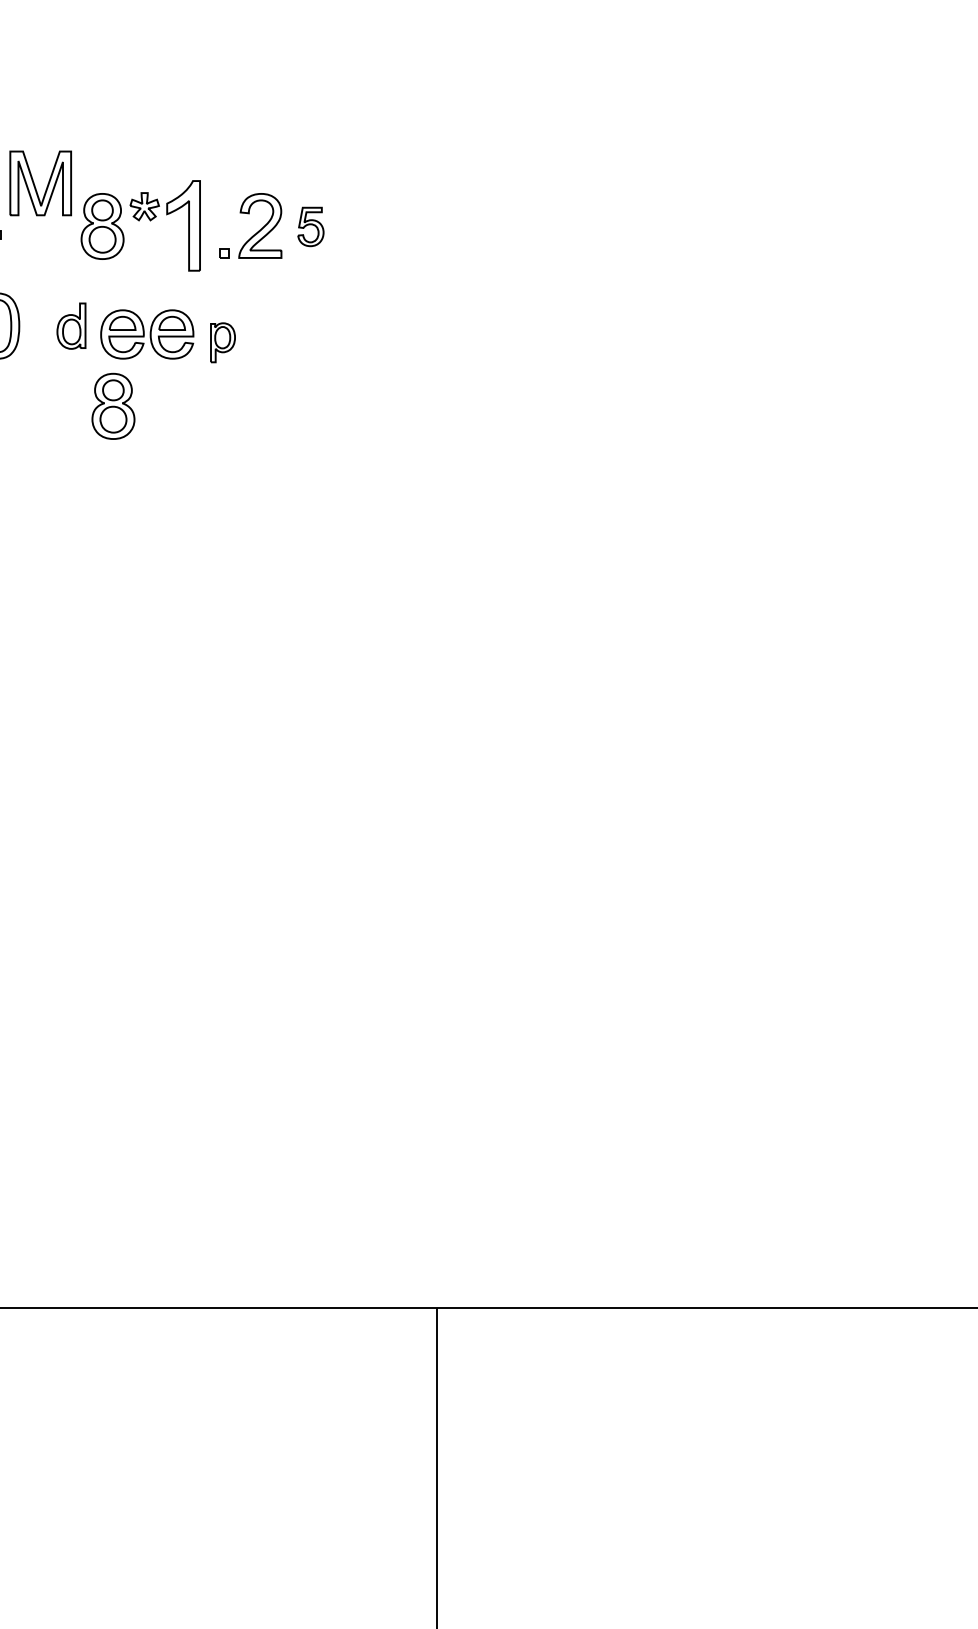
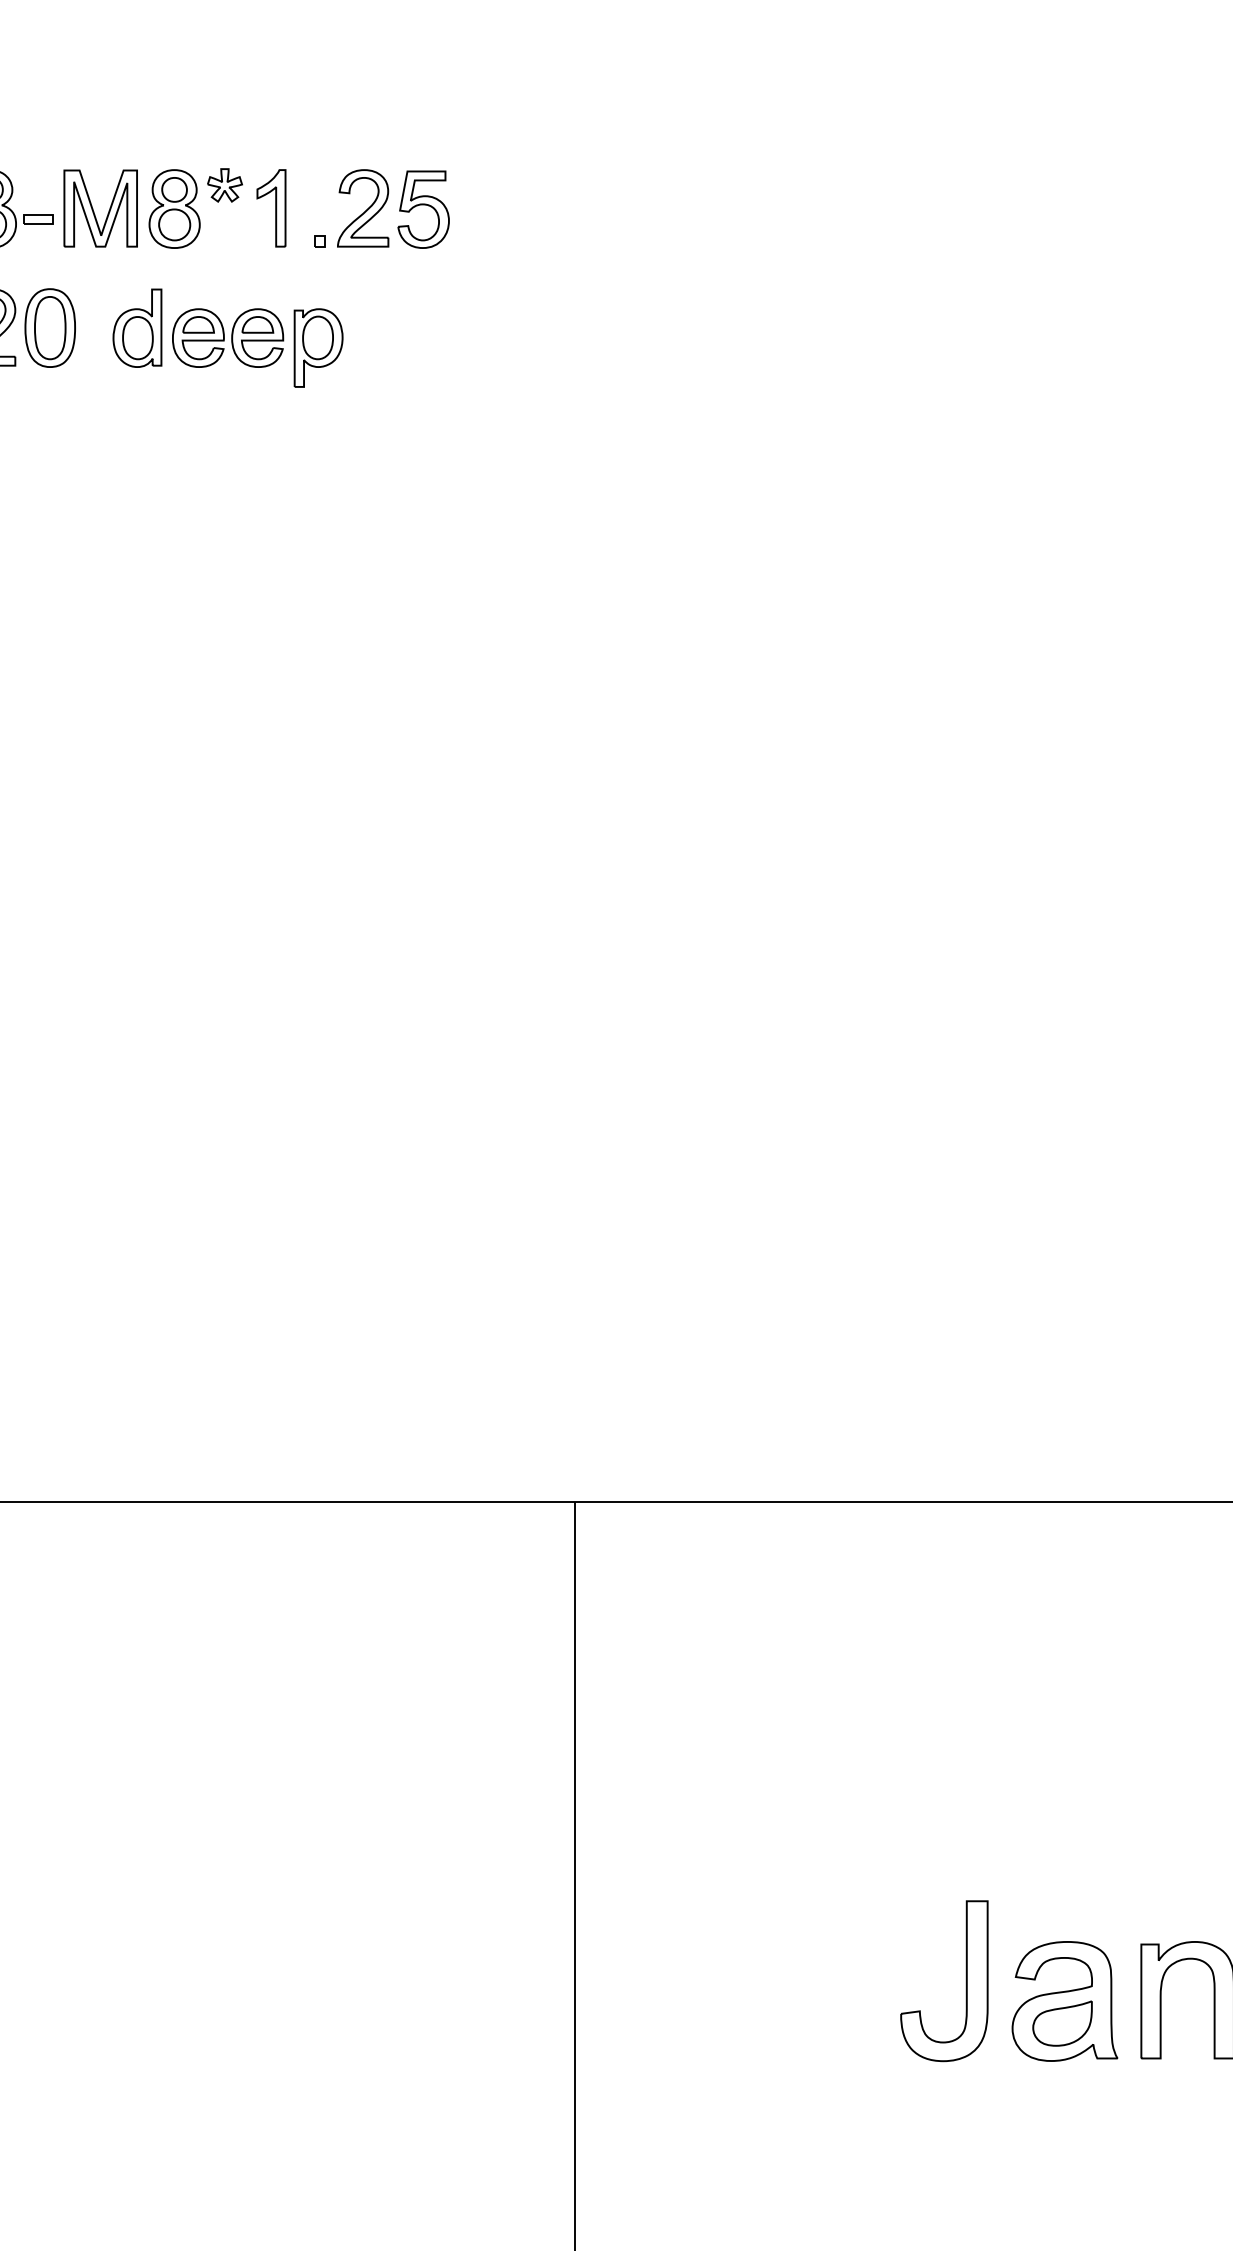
part: (35, 185) -> (94, 211), moved
part: (183, 226) -> (271, 208), size x0.71
part: (310, 226) -> (423, 209), size x1.67
part: (71, 325) -> (137, 327), size x1.43
part: (222, 342) -> (318, 347), size x1.67
part: (113, 405) -> (187, 423), removed

